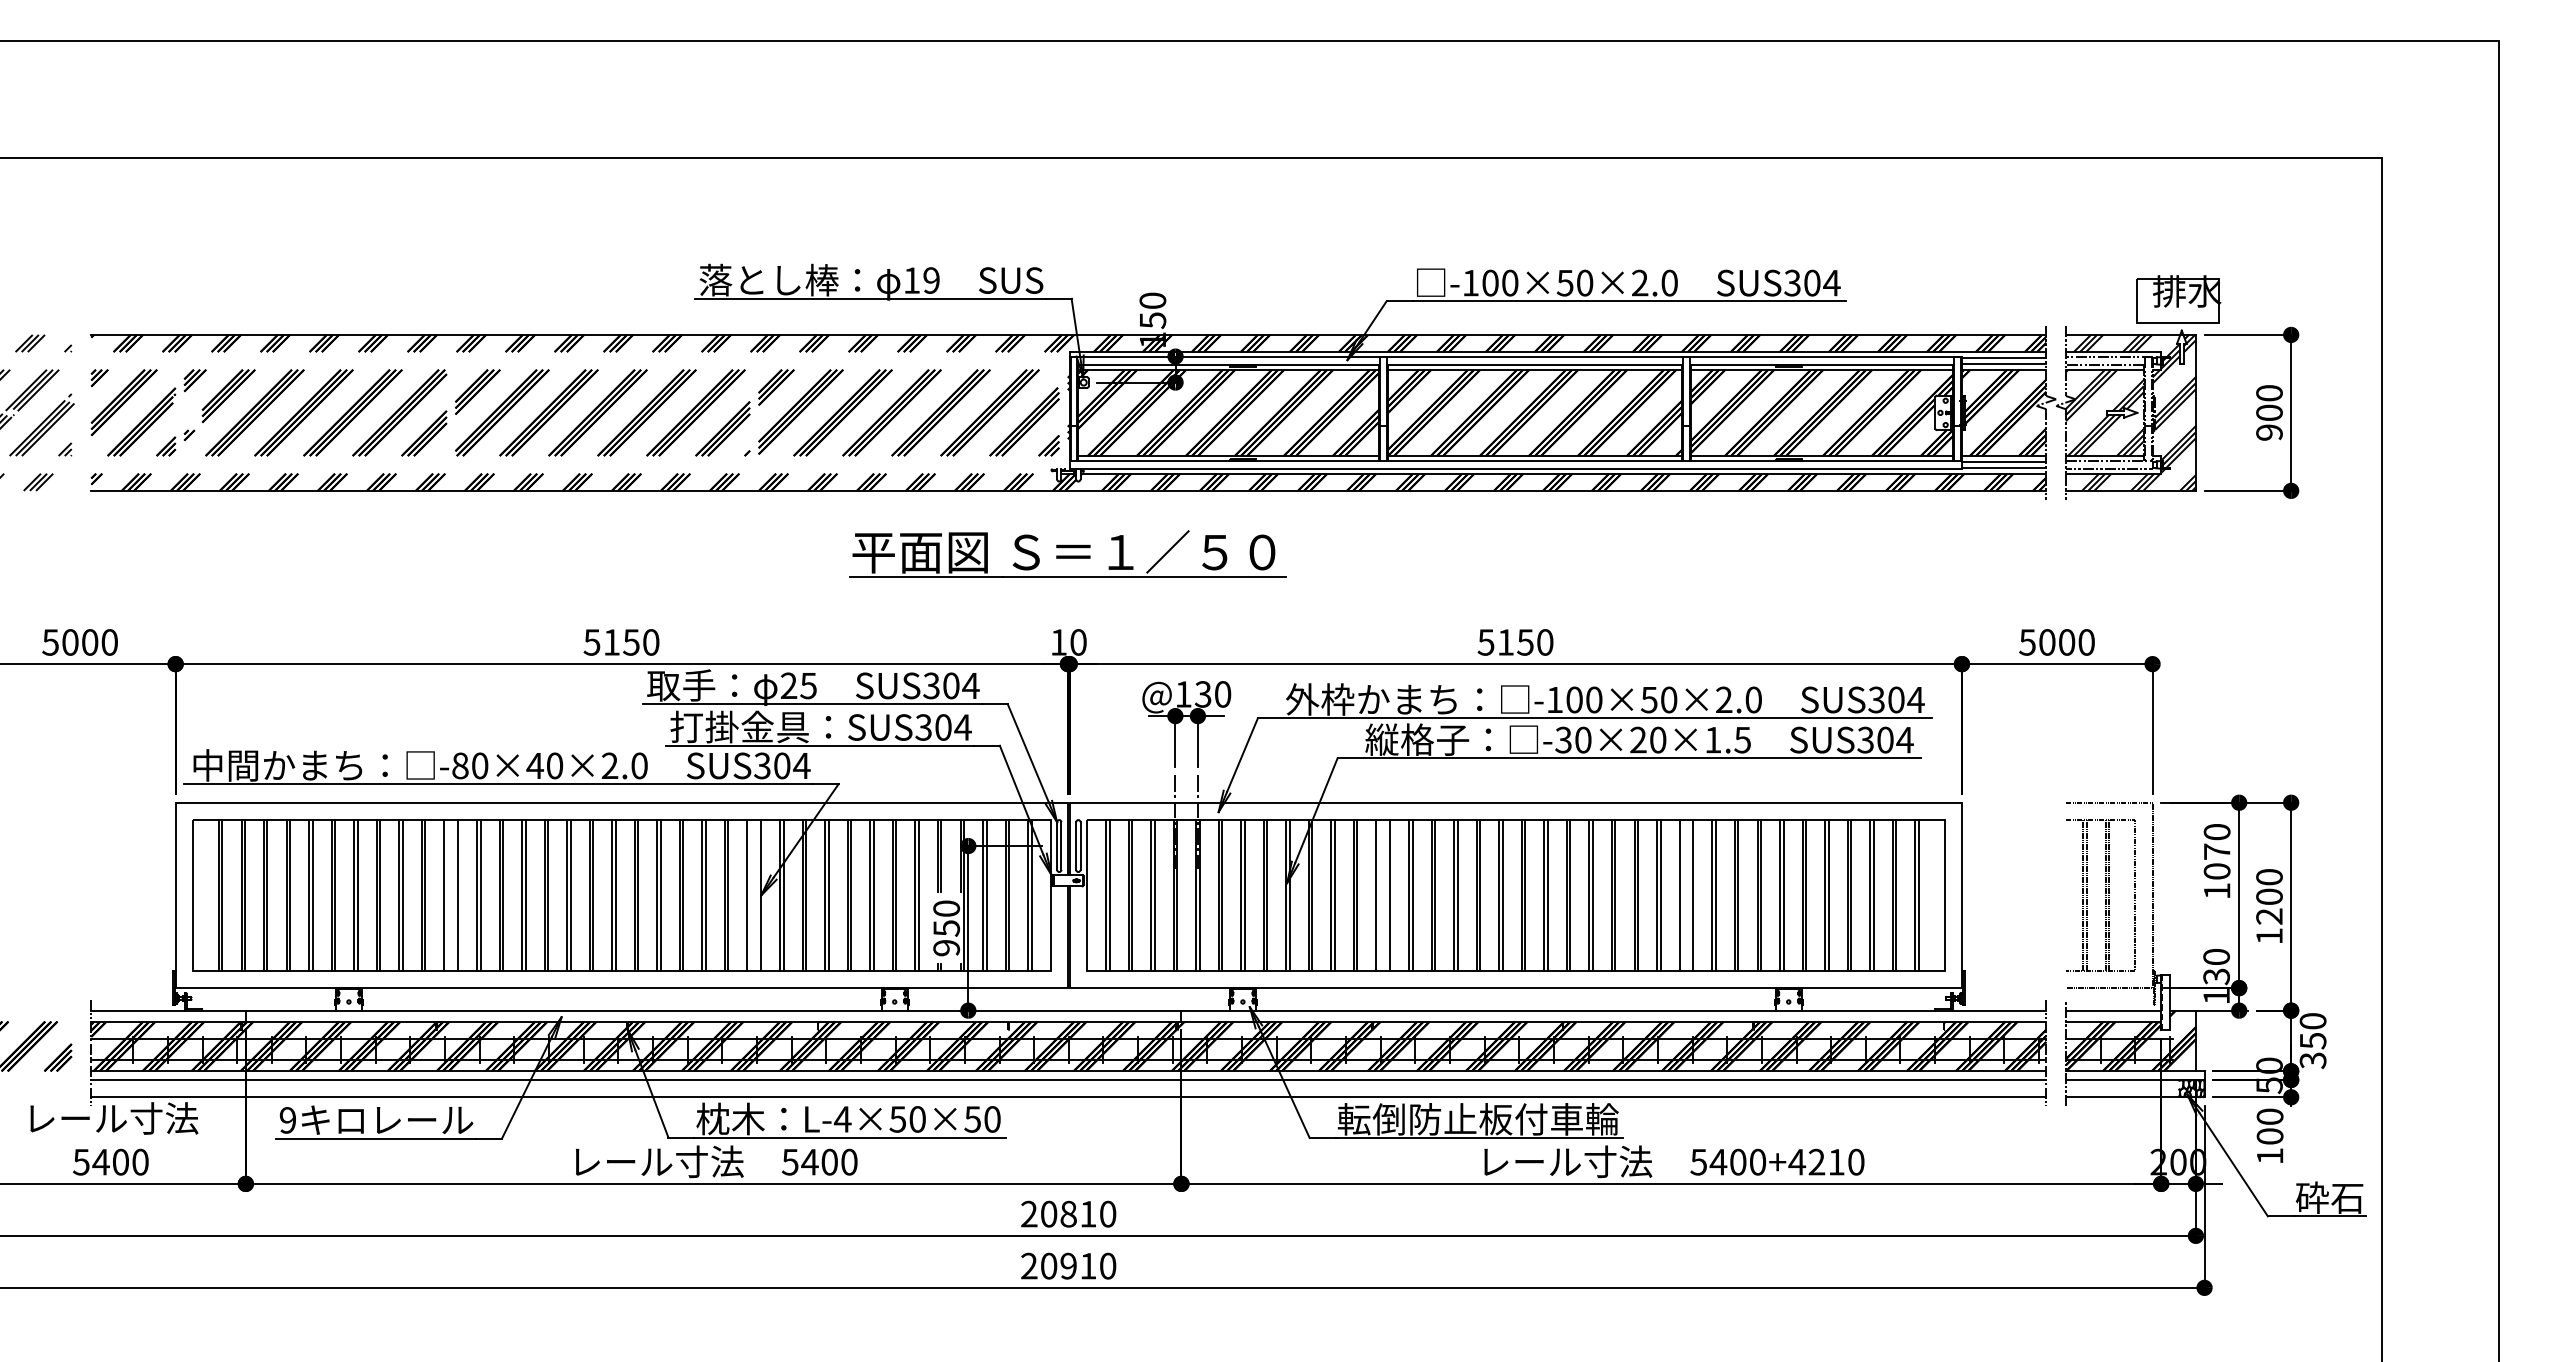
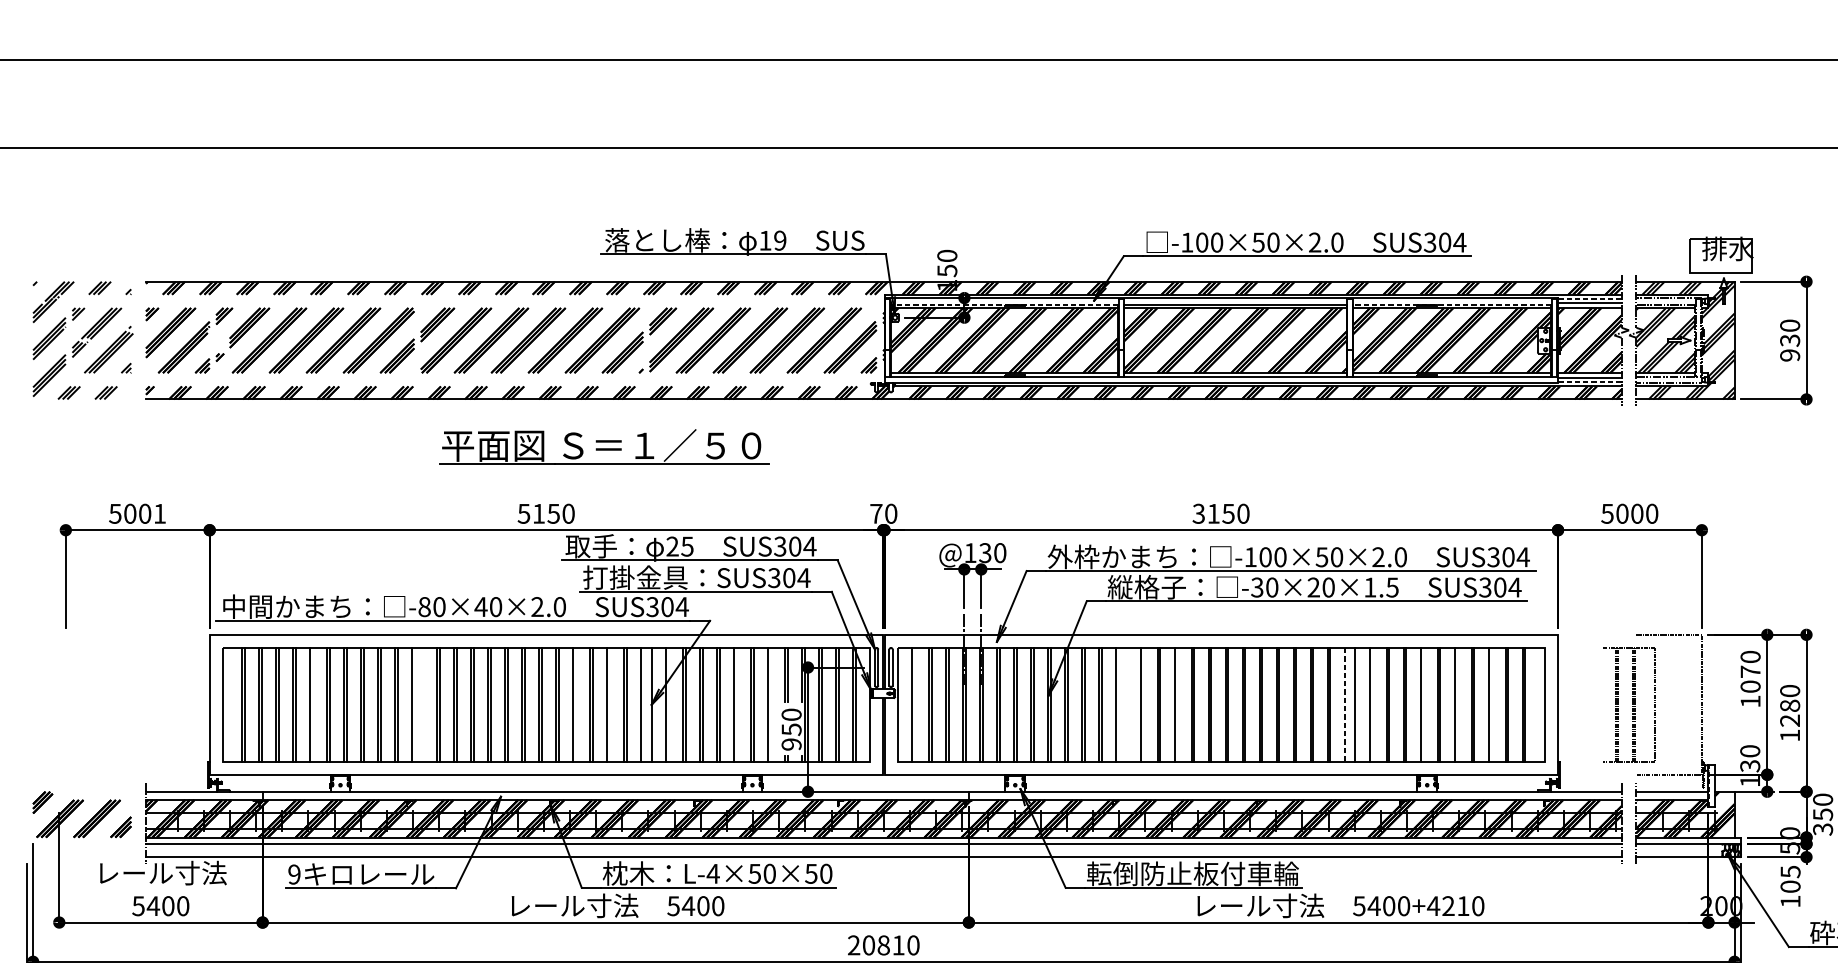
line: (2003, 358) -> (1589, 299), solid -> dashed
line: (1228, 365) -> (1004, 304), solid -> dashed
line: (1821, 365) -> (1451, 304), solid -> dashed
text: (2269, 412) -> (1790, 340), 900 -> 930
line: (2003, 467) -> (1589, 381), solid -> dashed
part: (1067, 553) -> (604, 446), moved
text: (109, 642) -> (159, 513), 5000 -> 5001
text: (1058, 642) -> (876, 513), 10 -> 70
text: (1486, 642) -> (1199, 513), 5150 -> 3150
line: (312, 895) -> (312, 704), removed
line: (458, 895) -> (423, 704), removed
line: (660, 895) -> (575, 704), removed
line: (705, 895) -> (609, 704), removed
line: (783, 895) -> (668, 704), removed
line: (873, 895) -> (736, 704), removed
line: (918, 895) -> (770, 704), removed
line: (1109, 895) -> (914, 704), removed
line: (1390, 895) -> (1126, 704), removed
line: (1412, 895) -> (1143, 704), removed
line: (1457, 895) -> (1177, 704), removed
line: (1679, 895) -> (1344, 704), solid -> dashed
line: (1715, 895) -> (1371, 704), removed
line: (1783, 895) -> (1423, 704), removed
line: (1828, 895) -> (1457, 704), removed
line: (1873, 895) -> (1491, 704), removed
part: (2100, 895) -> (1628, 704), moved
text: (2269, 896) -> (1790, 705), 1200 -> 1280
text: (2269, 1116) -> (1790, 871), 100 -> 105

